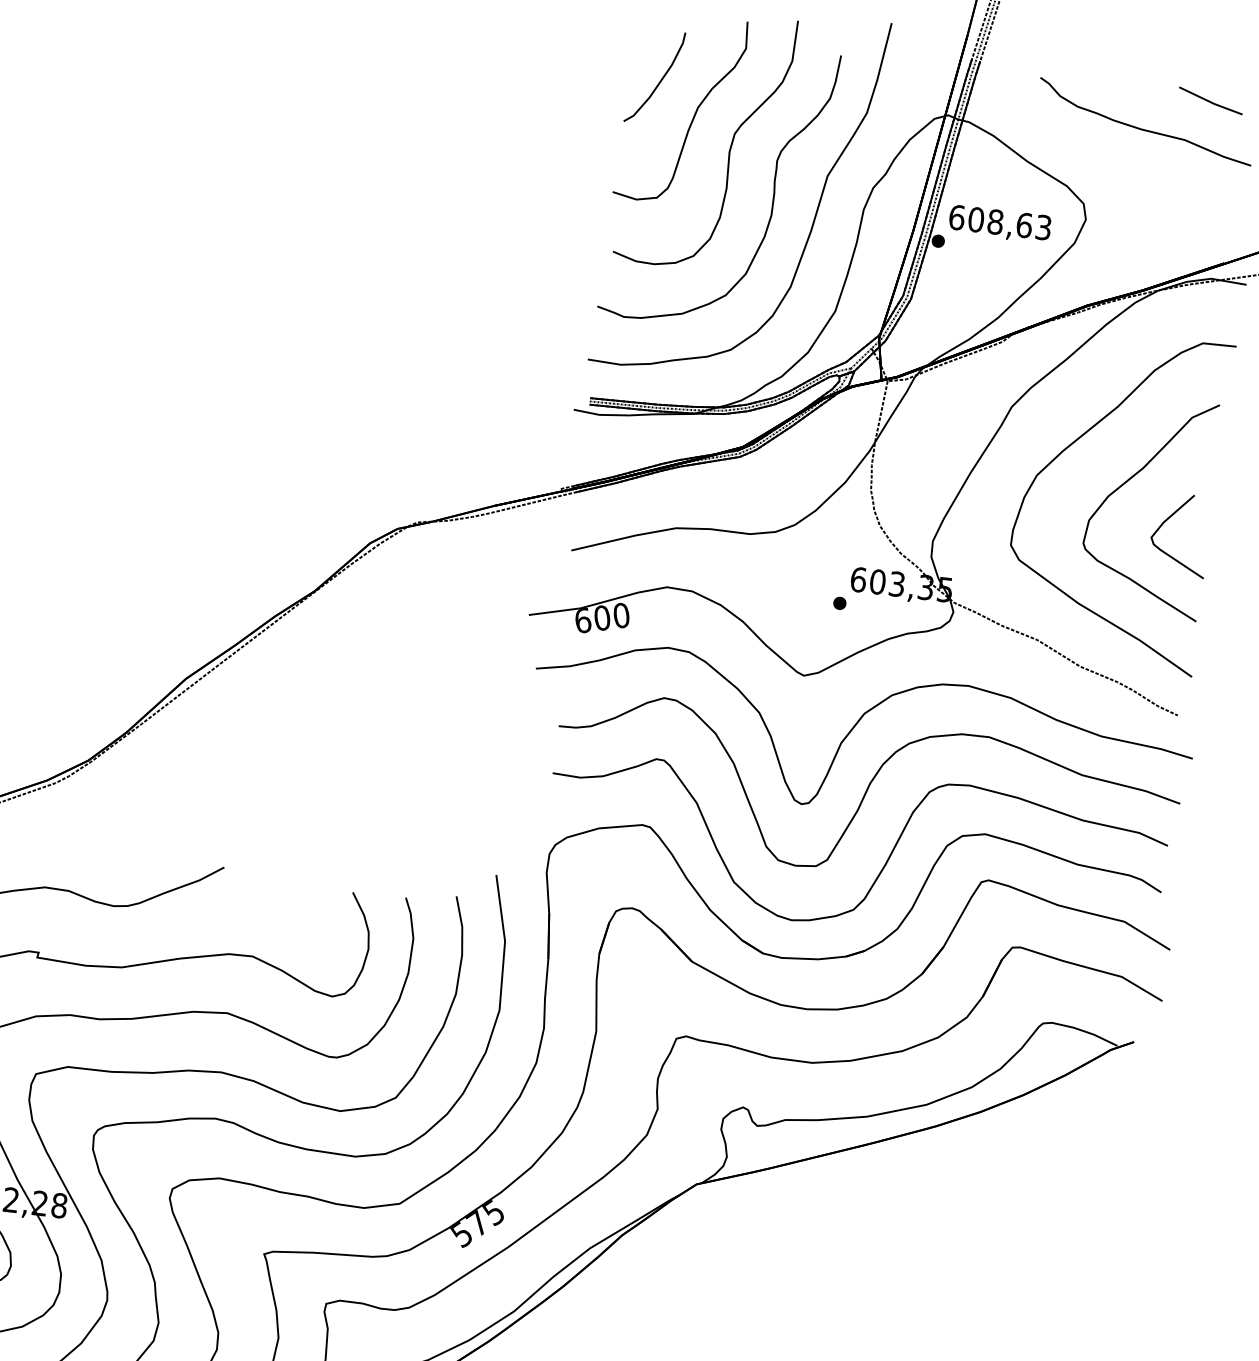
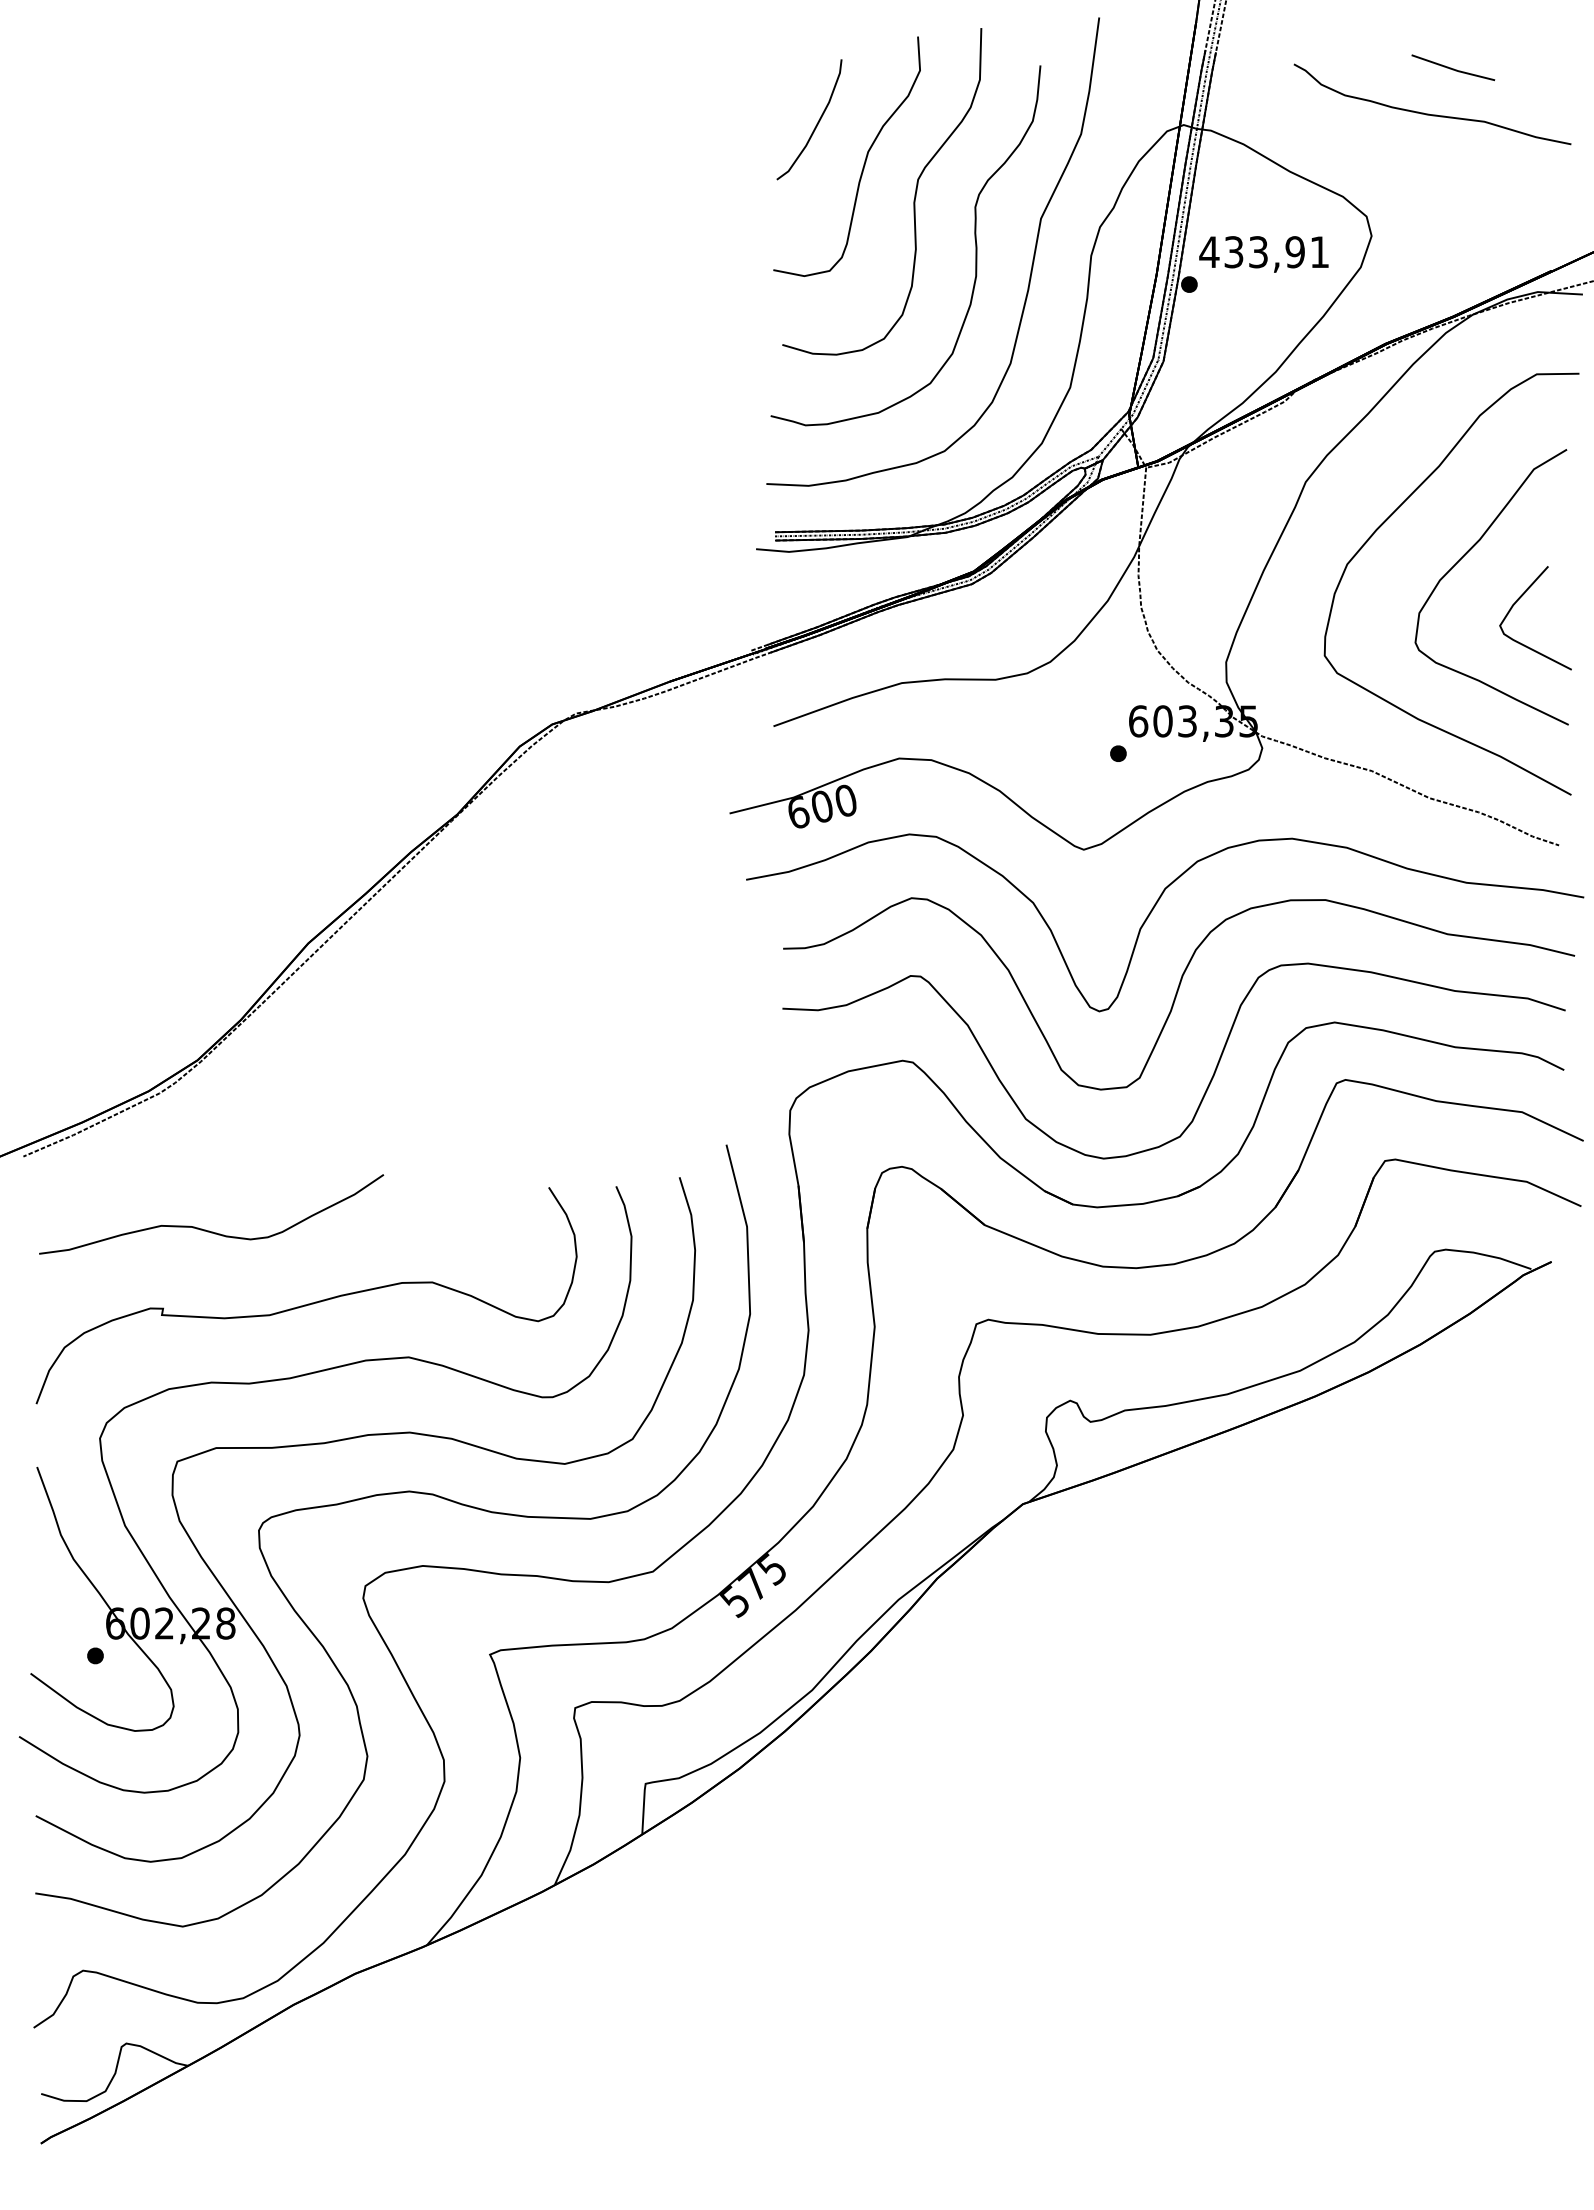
line: (1210, 101) -> (1453, 68), moved
text: (999, 222) -> (1263, 252), 608,63 -> 433,91

